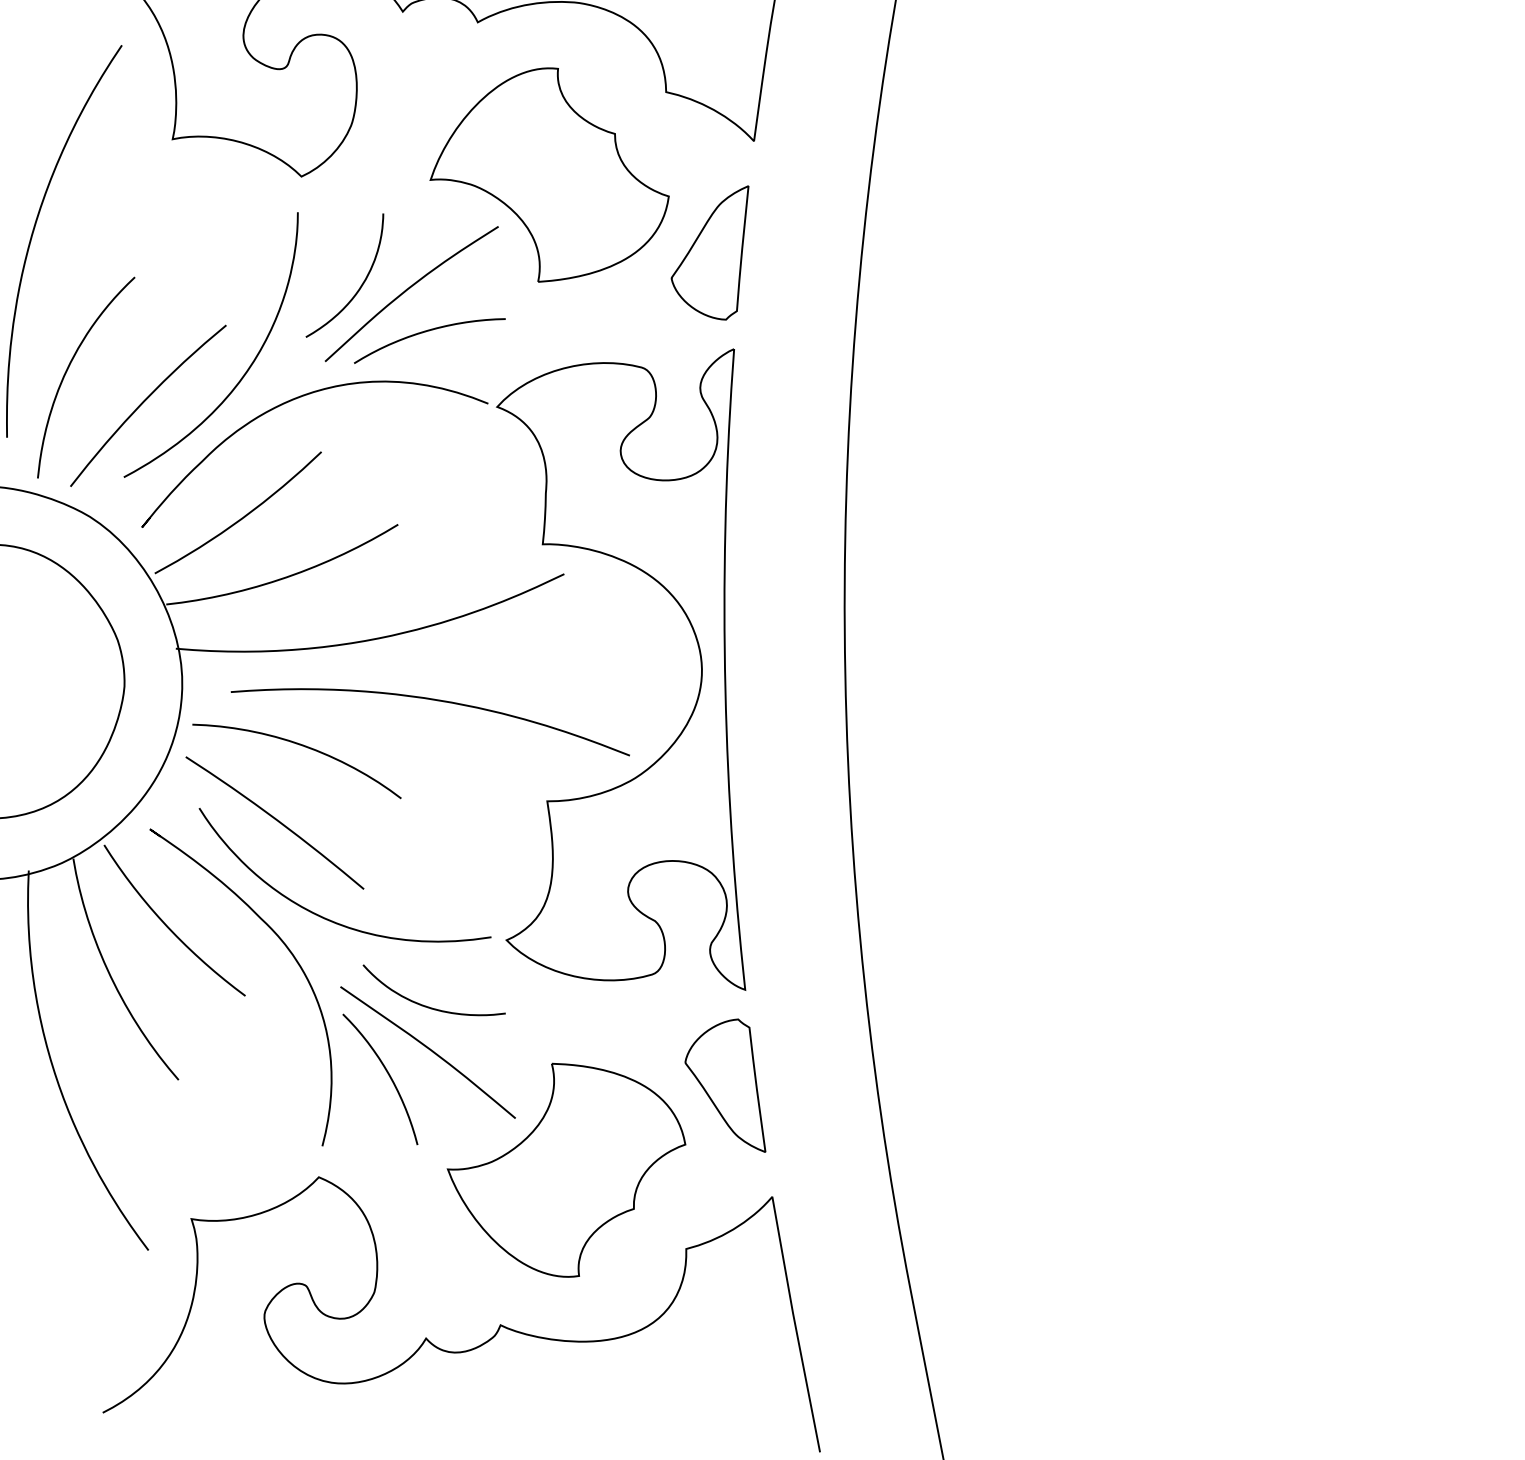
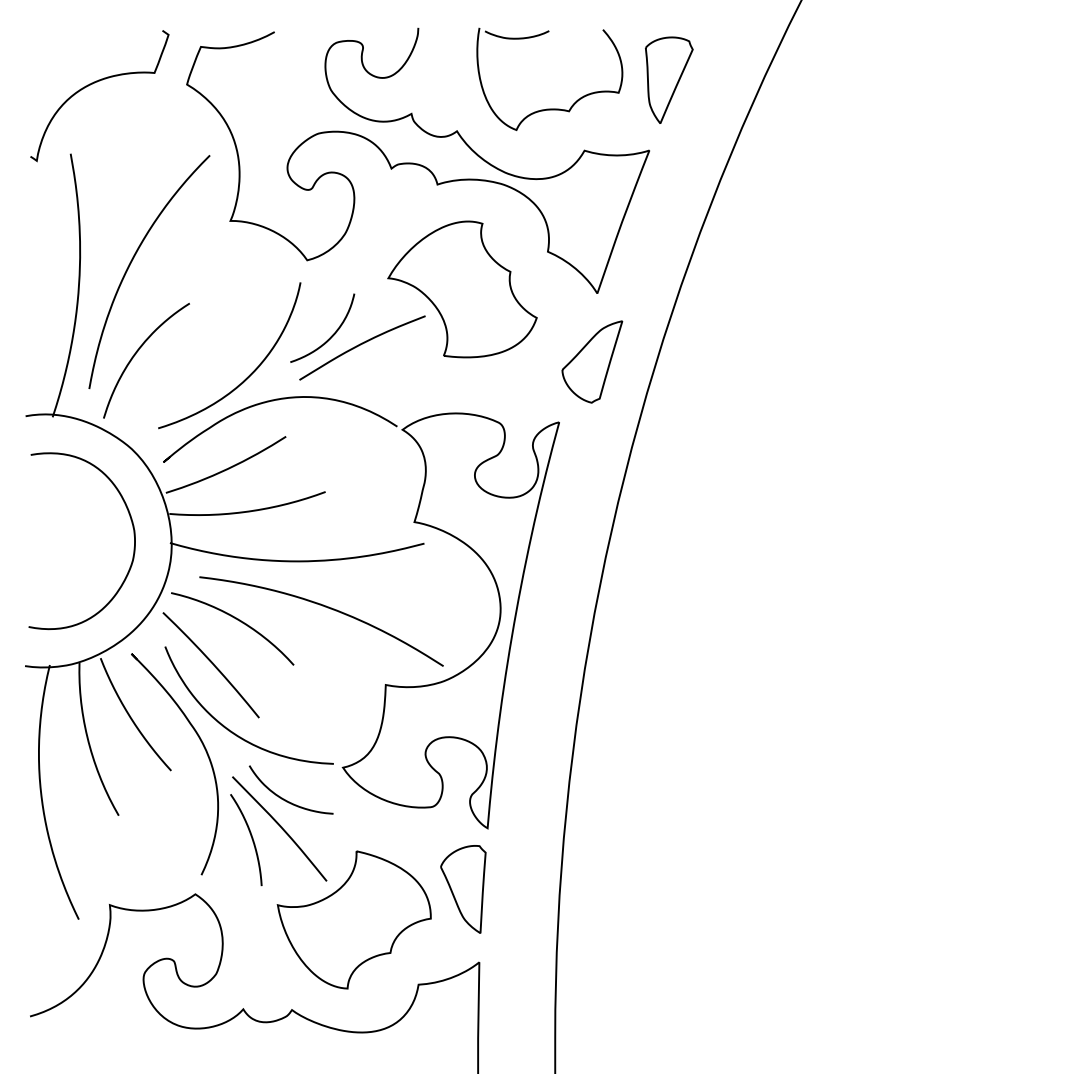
part: (714, 256) -> (592, 361), moved
curve: (427, 332) -> (367, 374), removed
curve: (146, 401) -> (181, 383), removed

